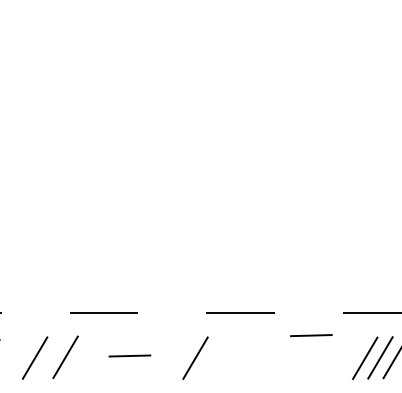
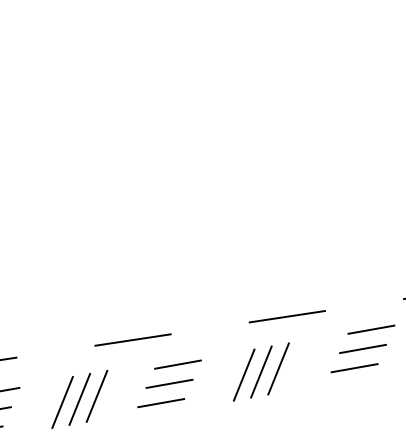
line: (139, 340) -> (177, 364), added
line: (301, 350) -> (362, 348), added
line: (50, 357) -> (79, 399), added
line: (210, 357) -> (260, 371), added
line: (225, 357) -> (277, 369), added
line: (291, 366) -> (354, 368), added
line: (119, 371) -> (160, 403), added

